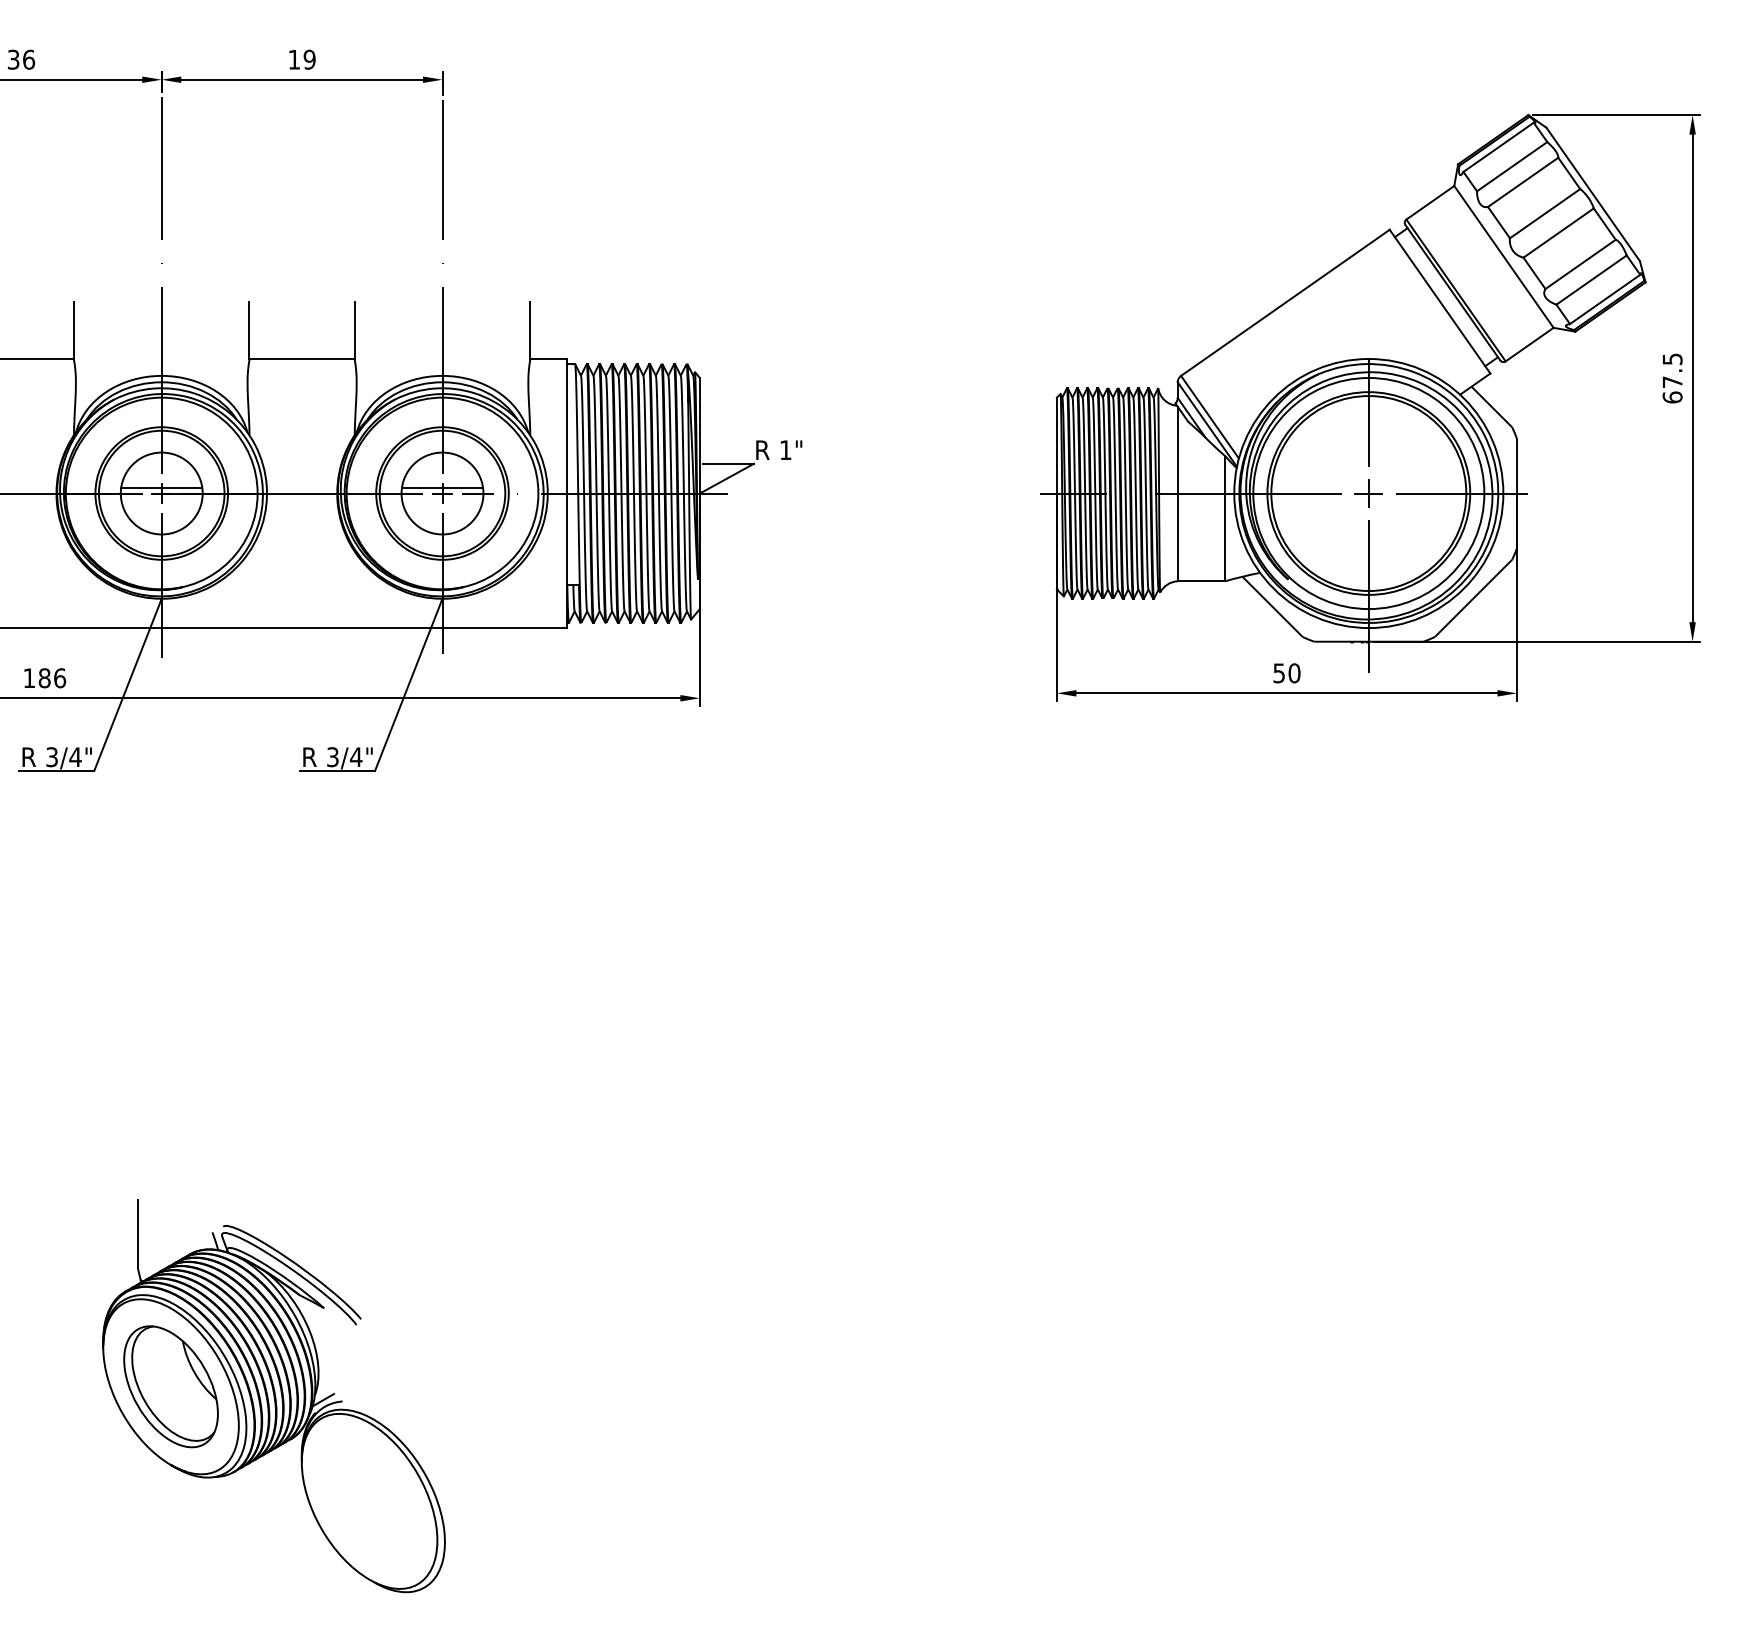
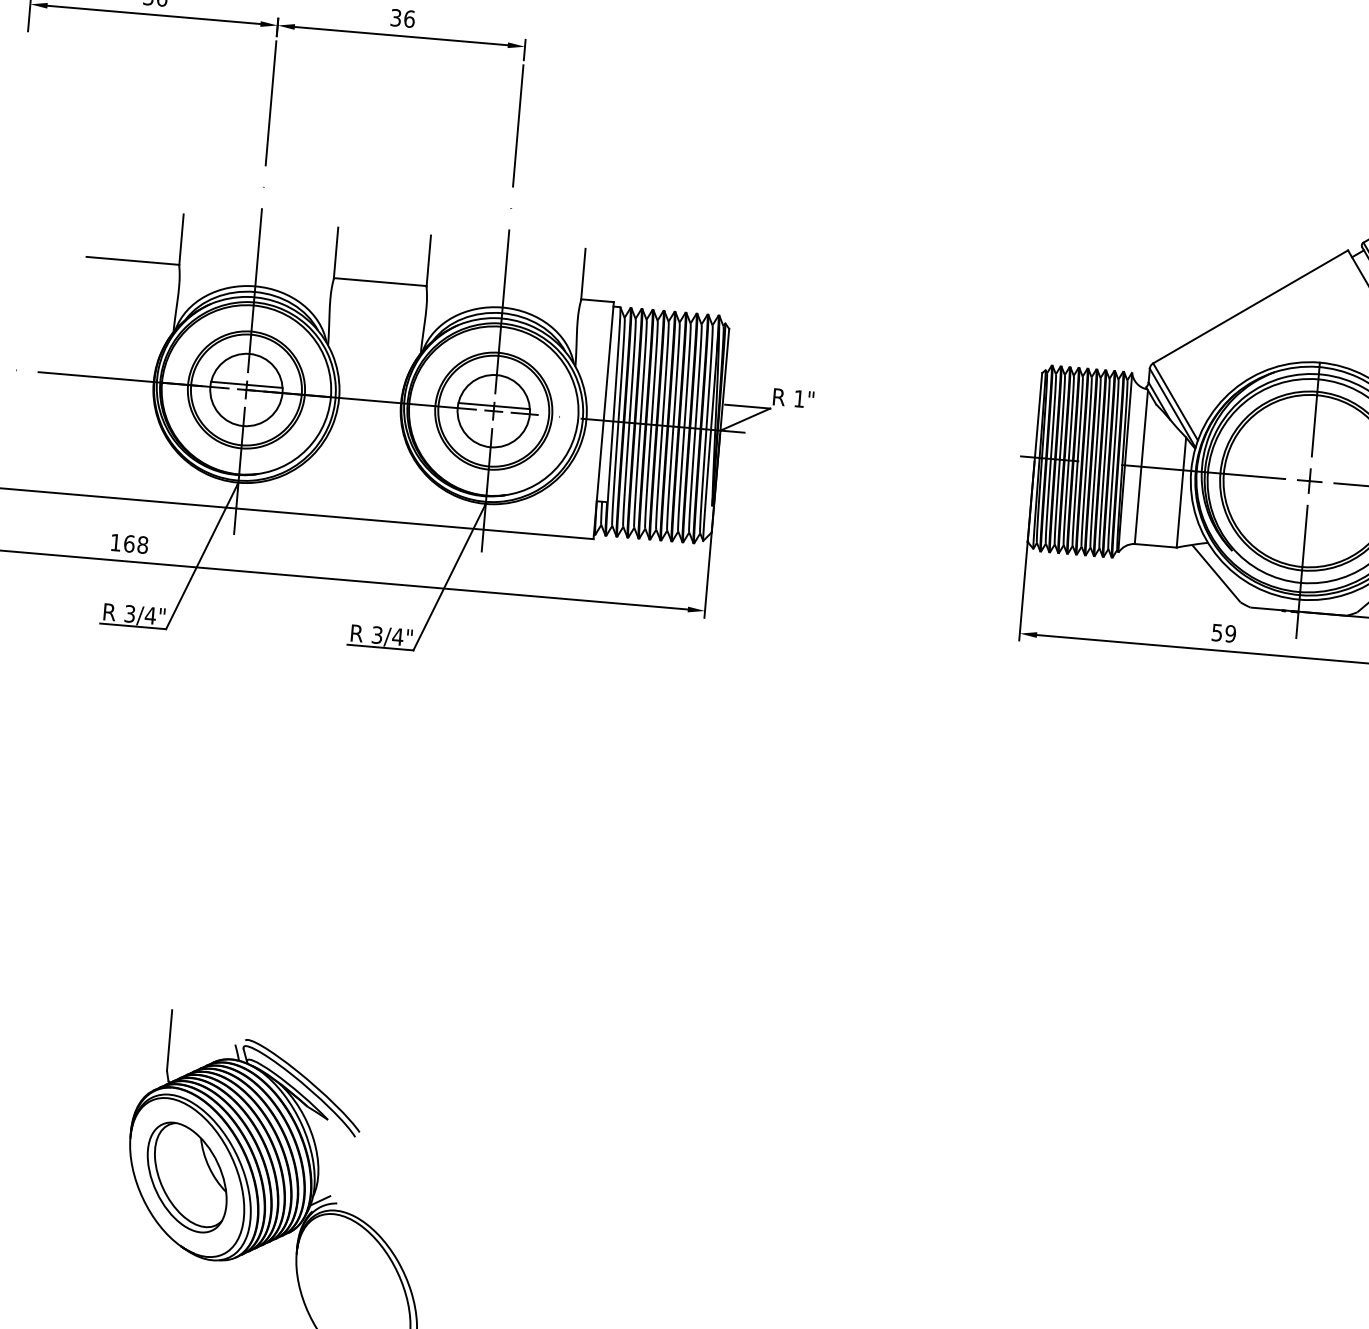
text: (301, 59) -> (402, 18), 19 -> 36
text: (1294, 673) -> (1230, 634), 50 -> 59
text: (52, 678) -> (136, 544), 186 -> 168

